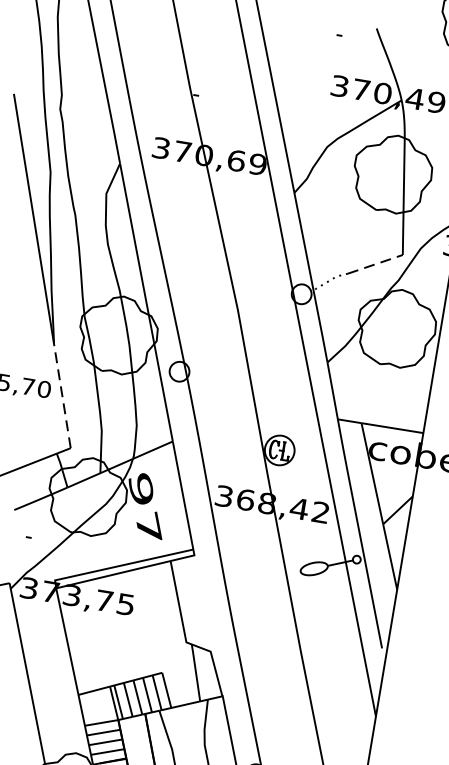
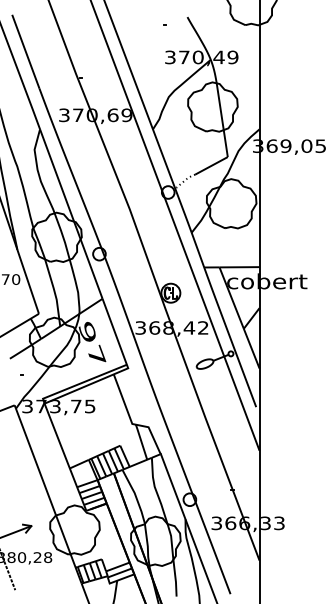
line: (375, 263) -> (211, 165), dashed -> solid
line: (62, 395) -> (28, 281), dashed -> solid

